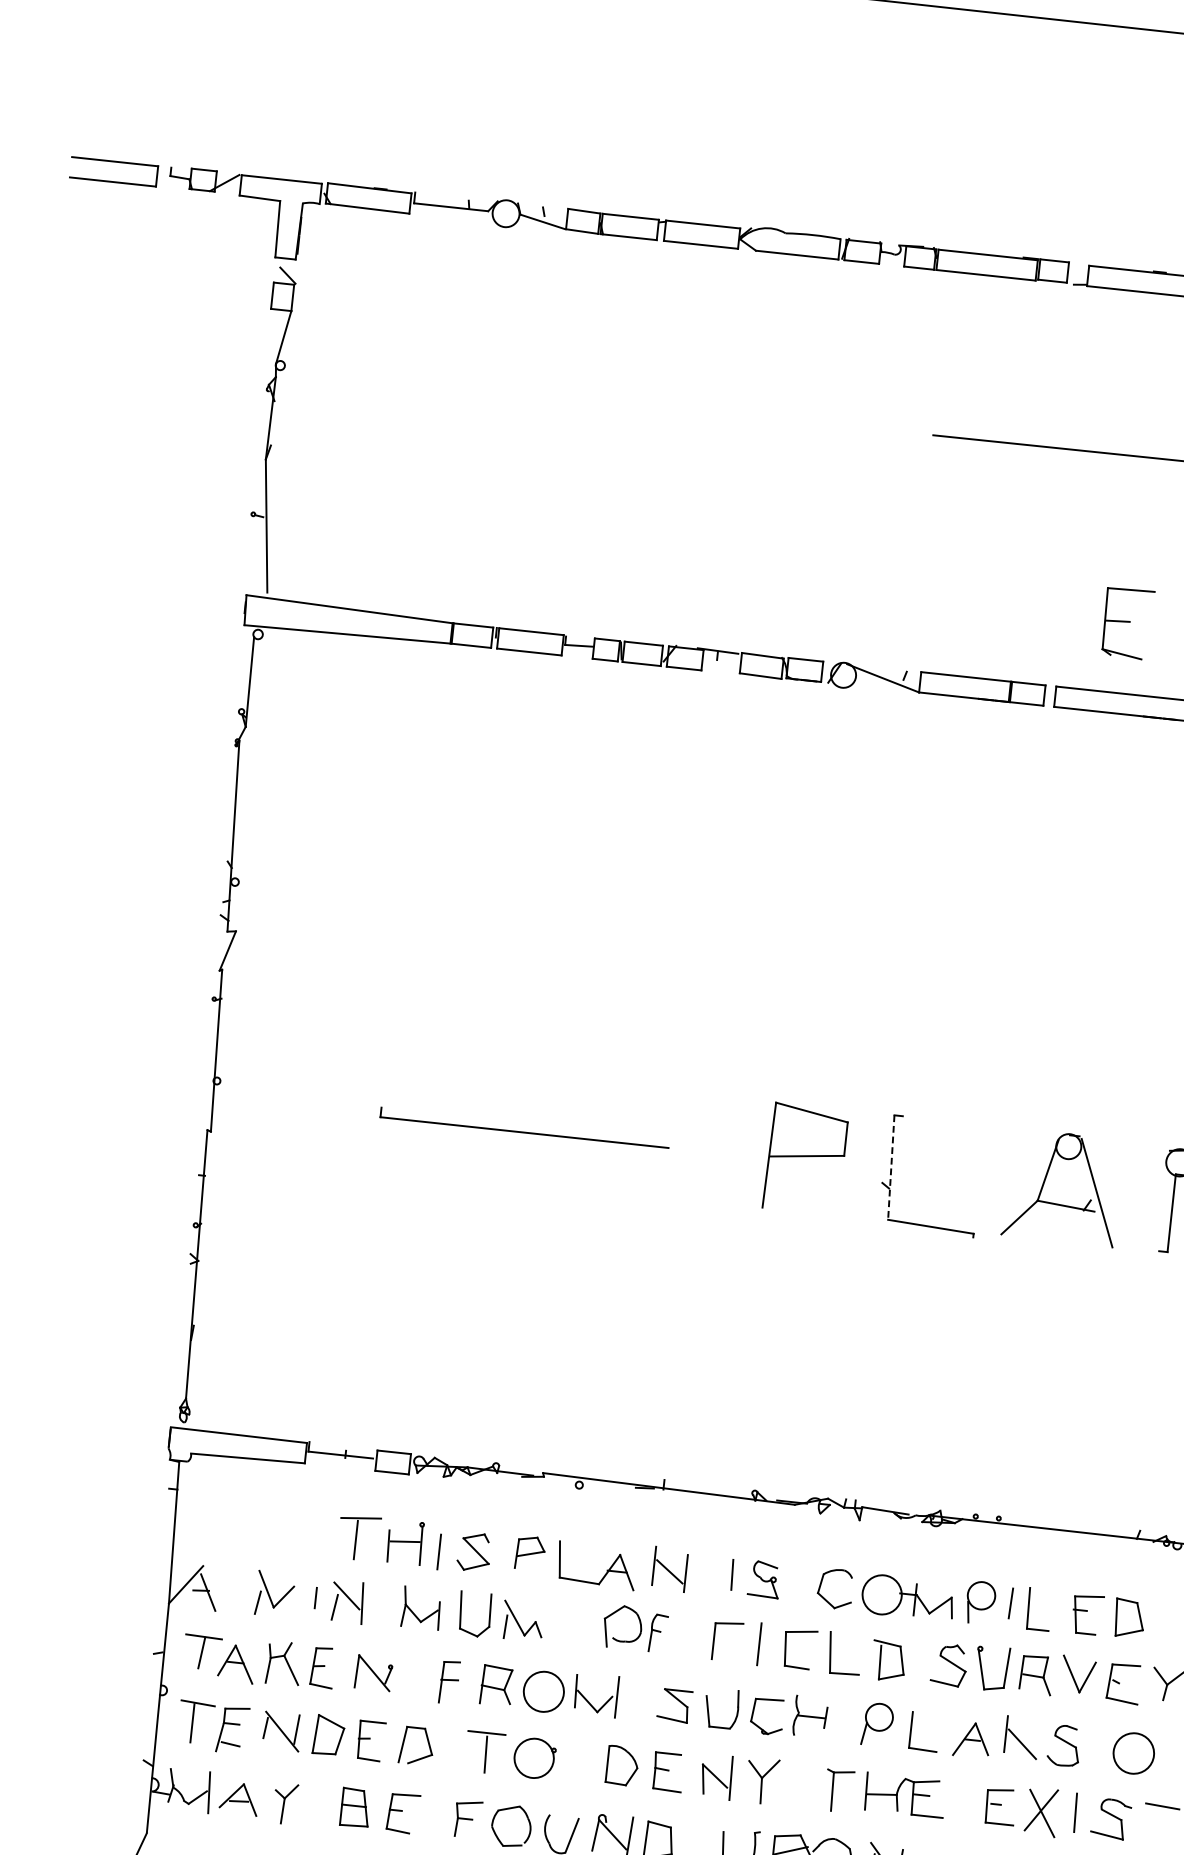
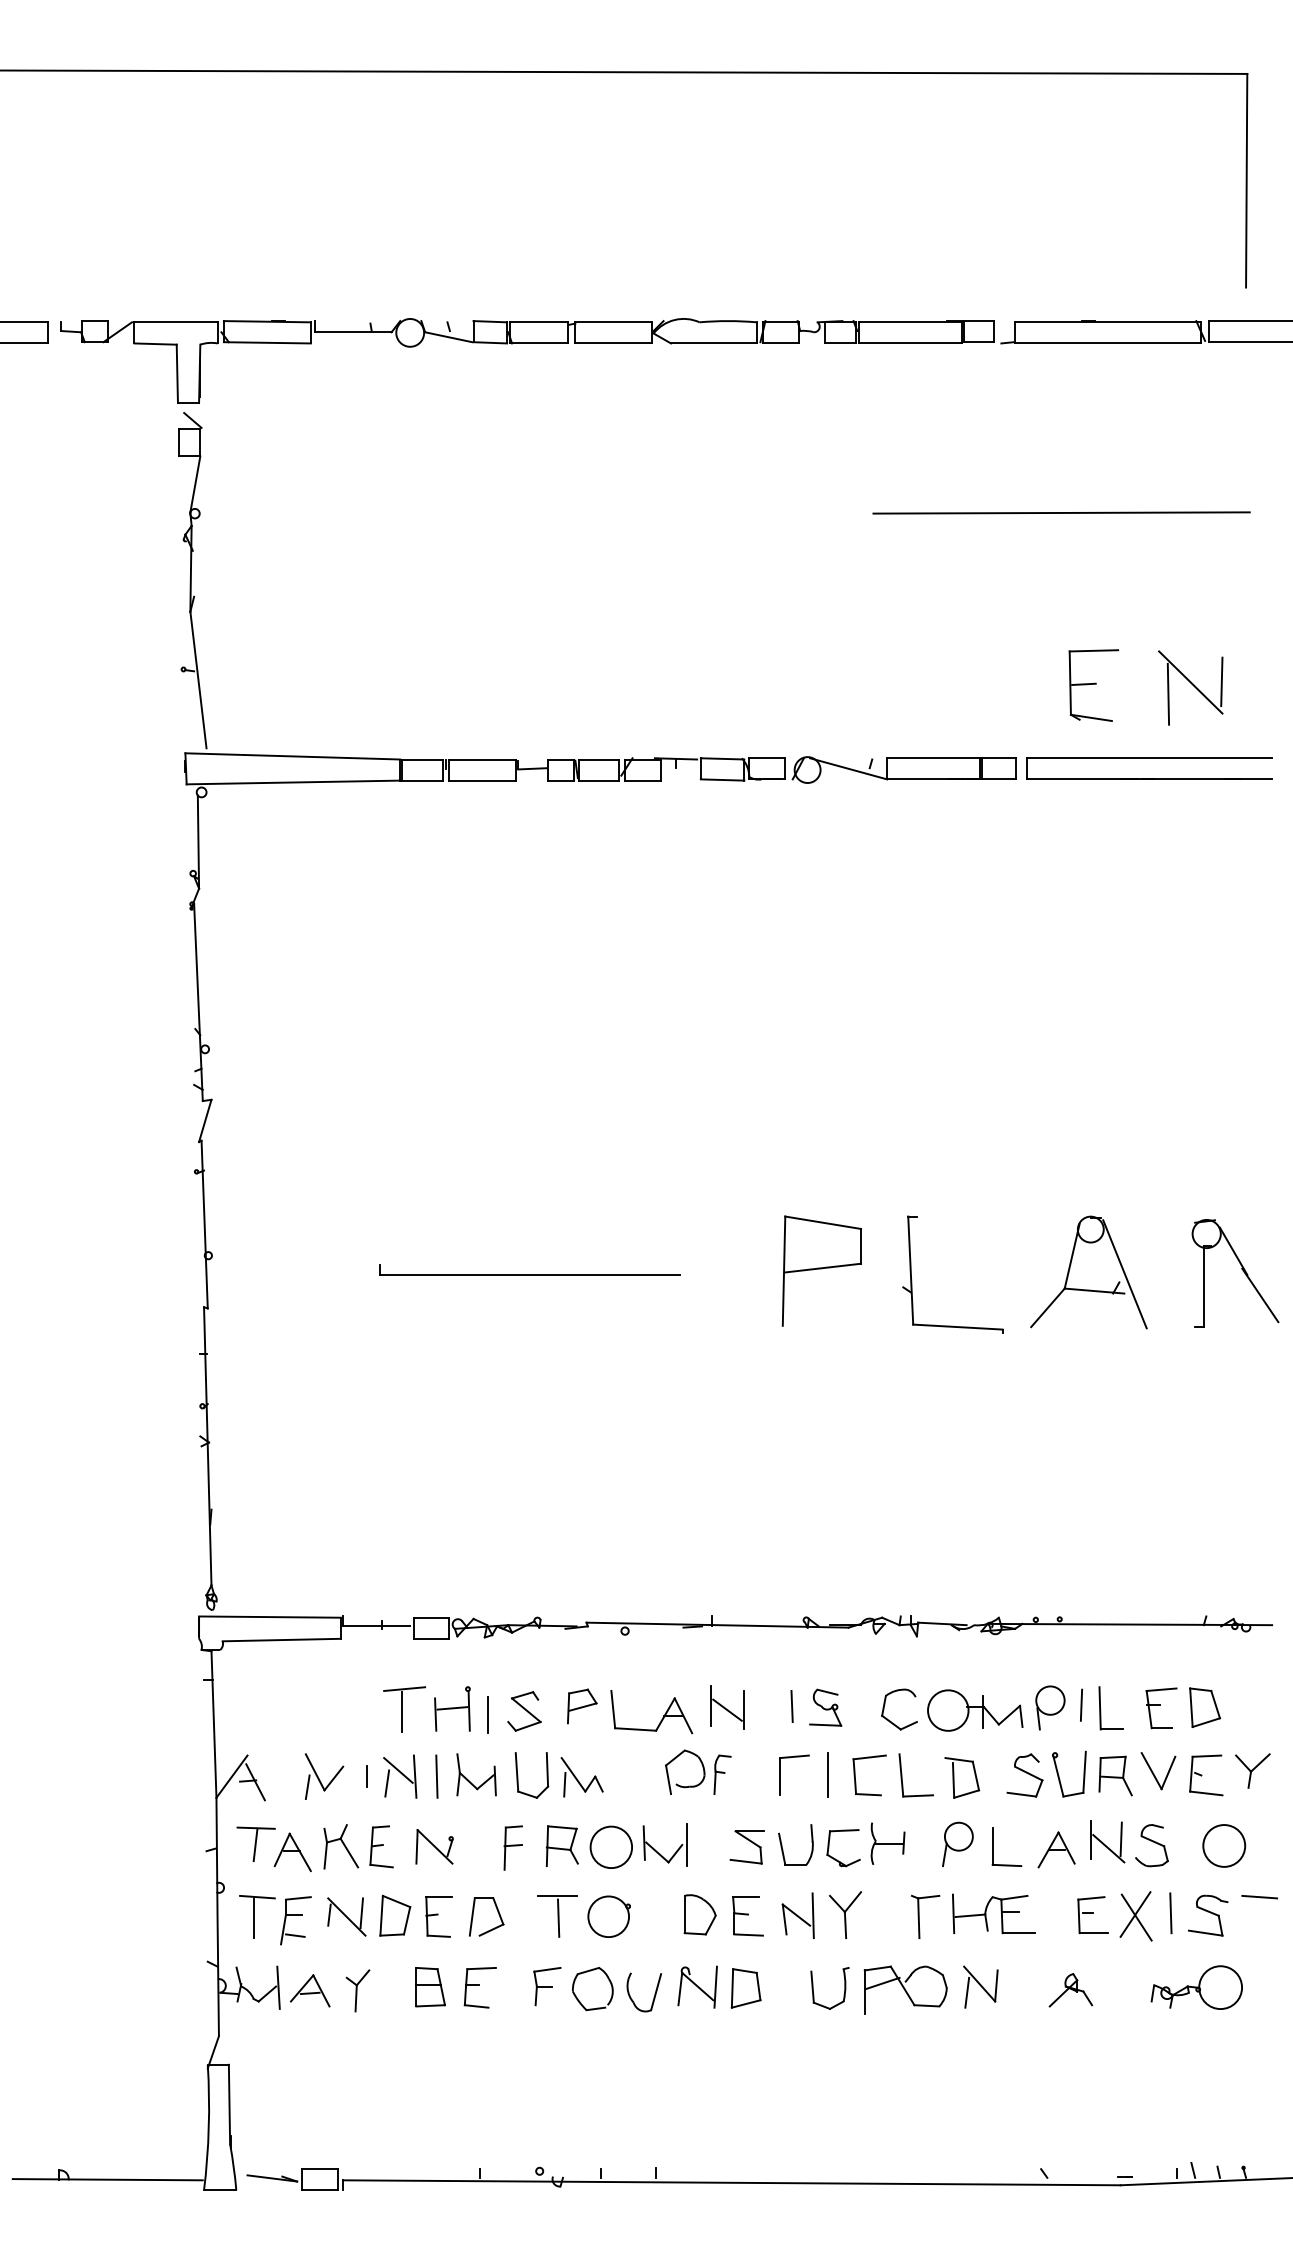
line: (890, 1168) -> (910, 1271), dashed -> solid
line: (382, 1605) -> (436, 1776), added
line: (1034, 1736) -> (1120, 1839), added

